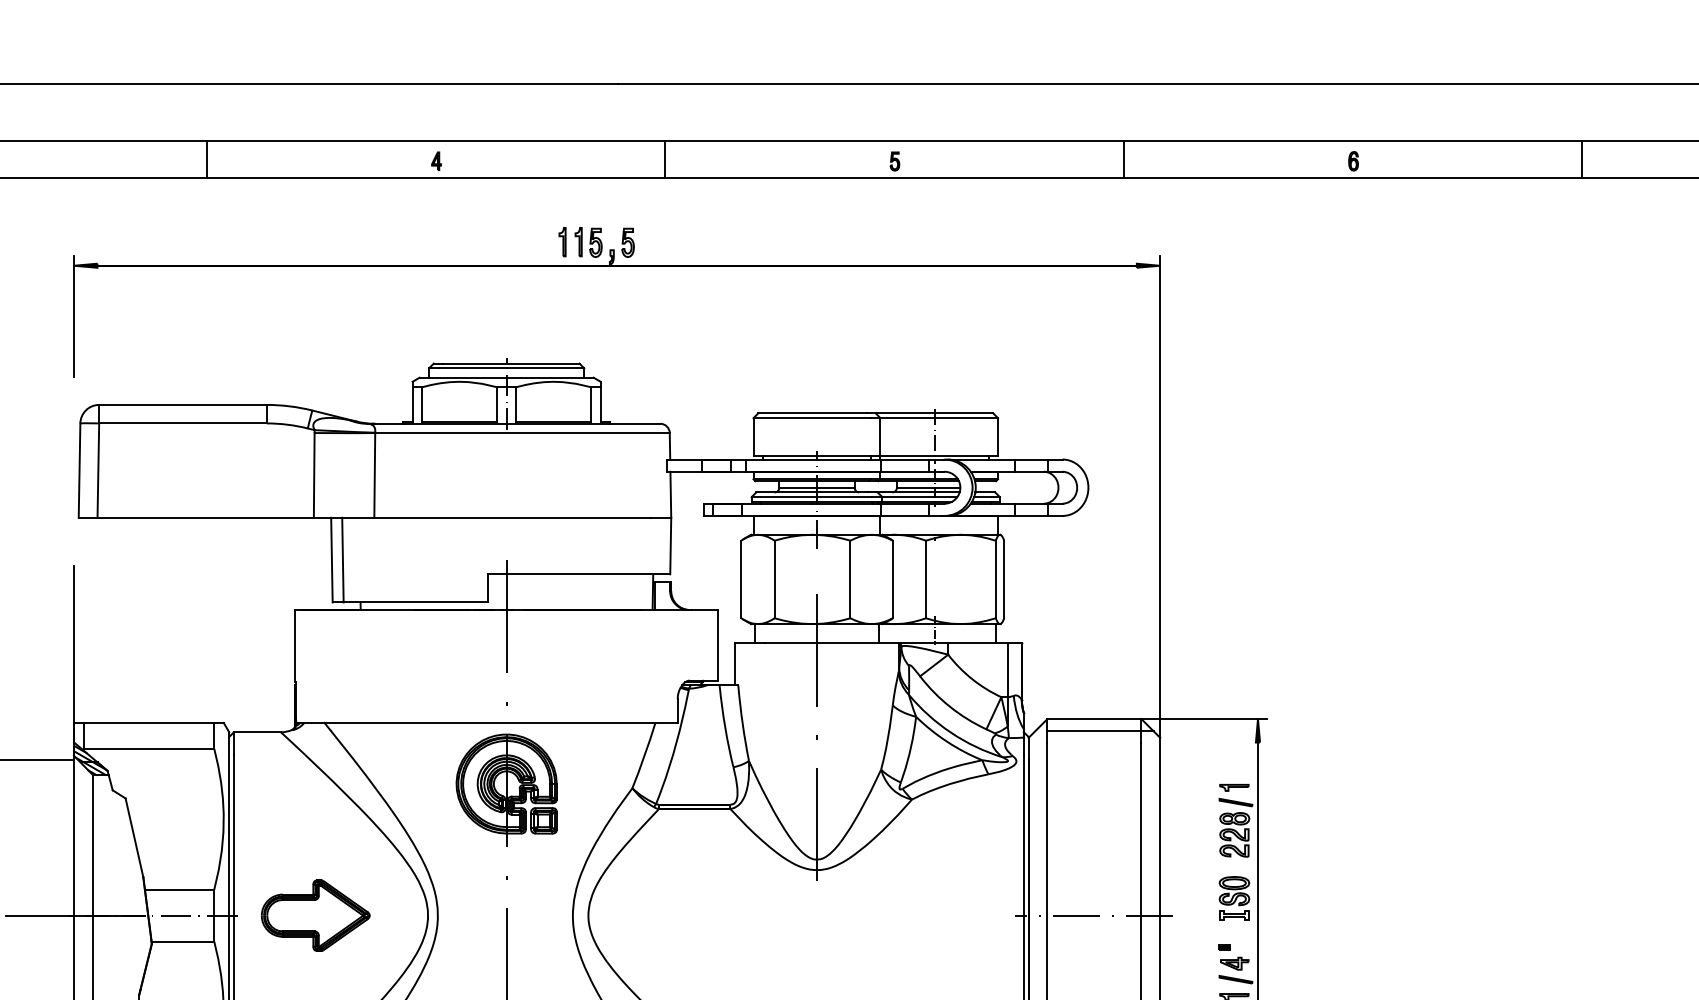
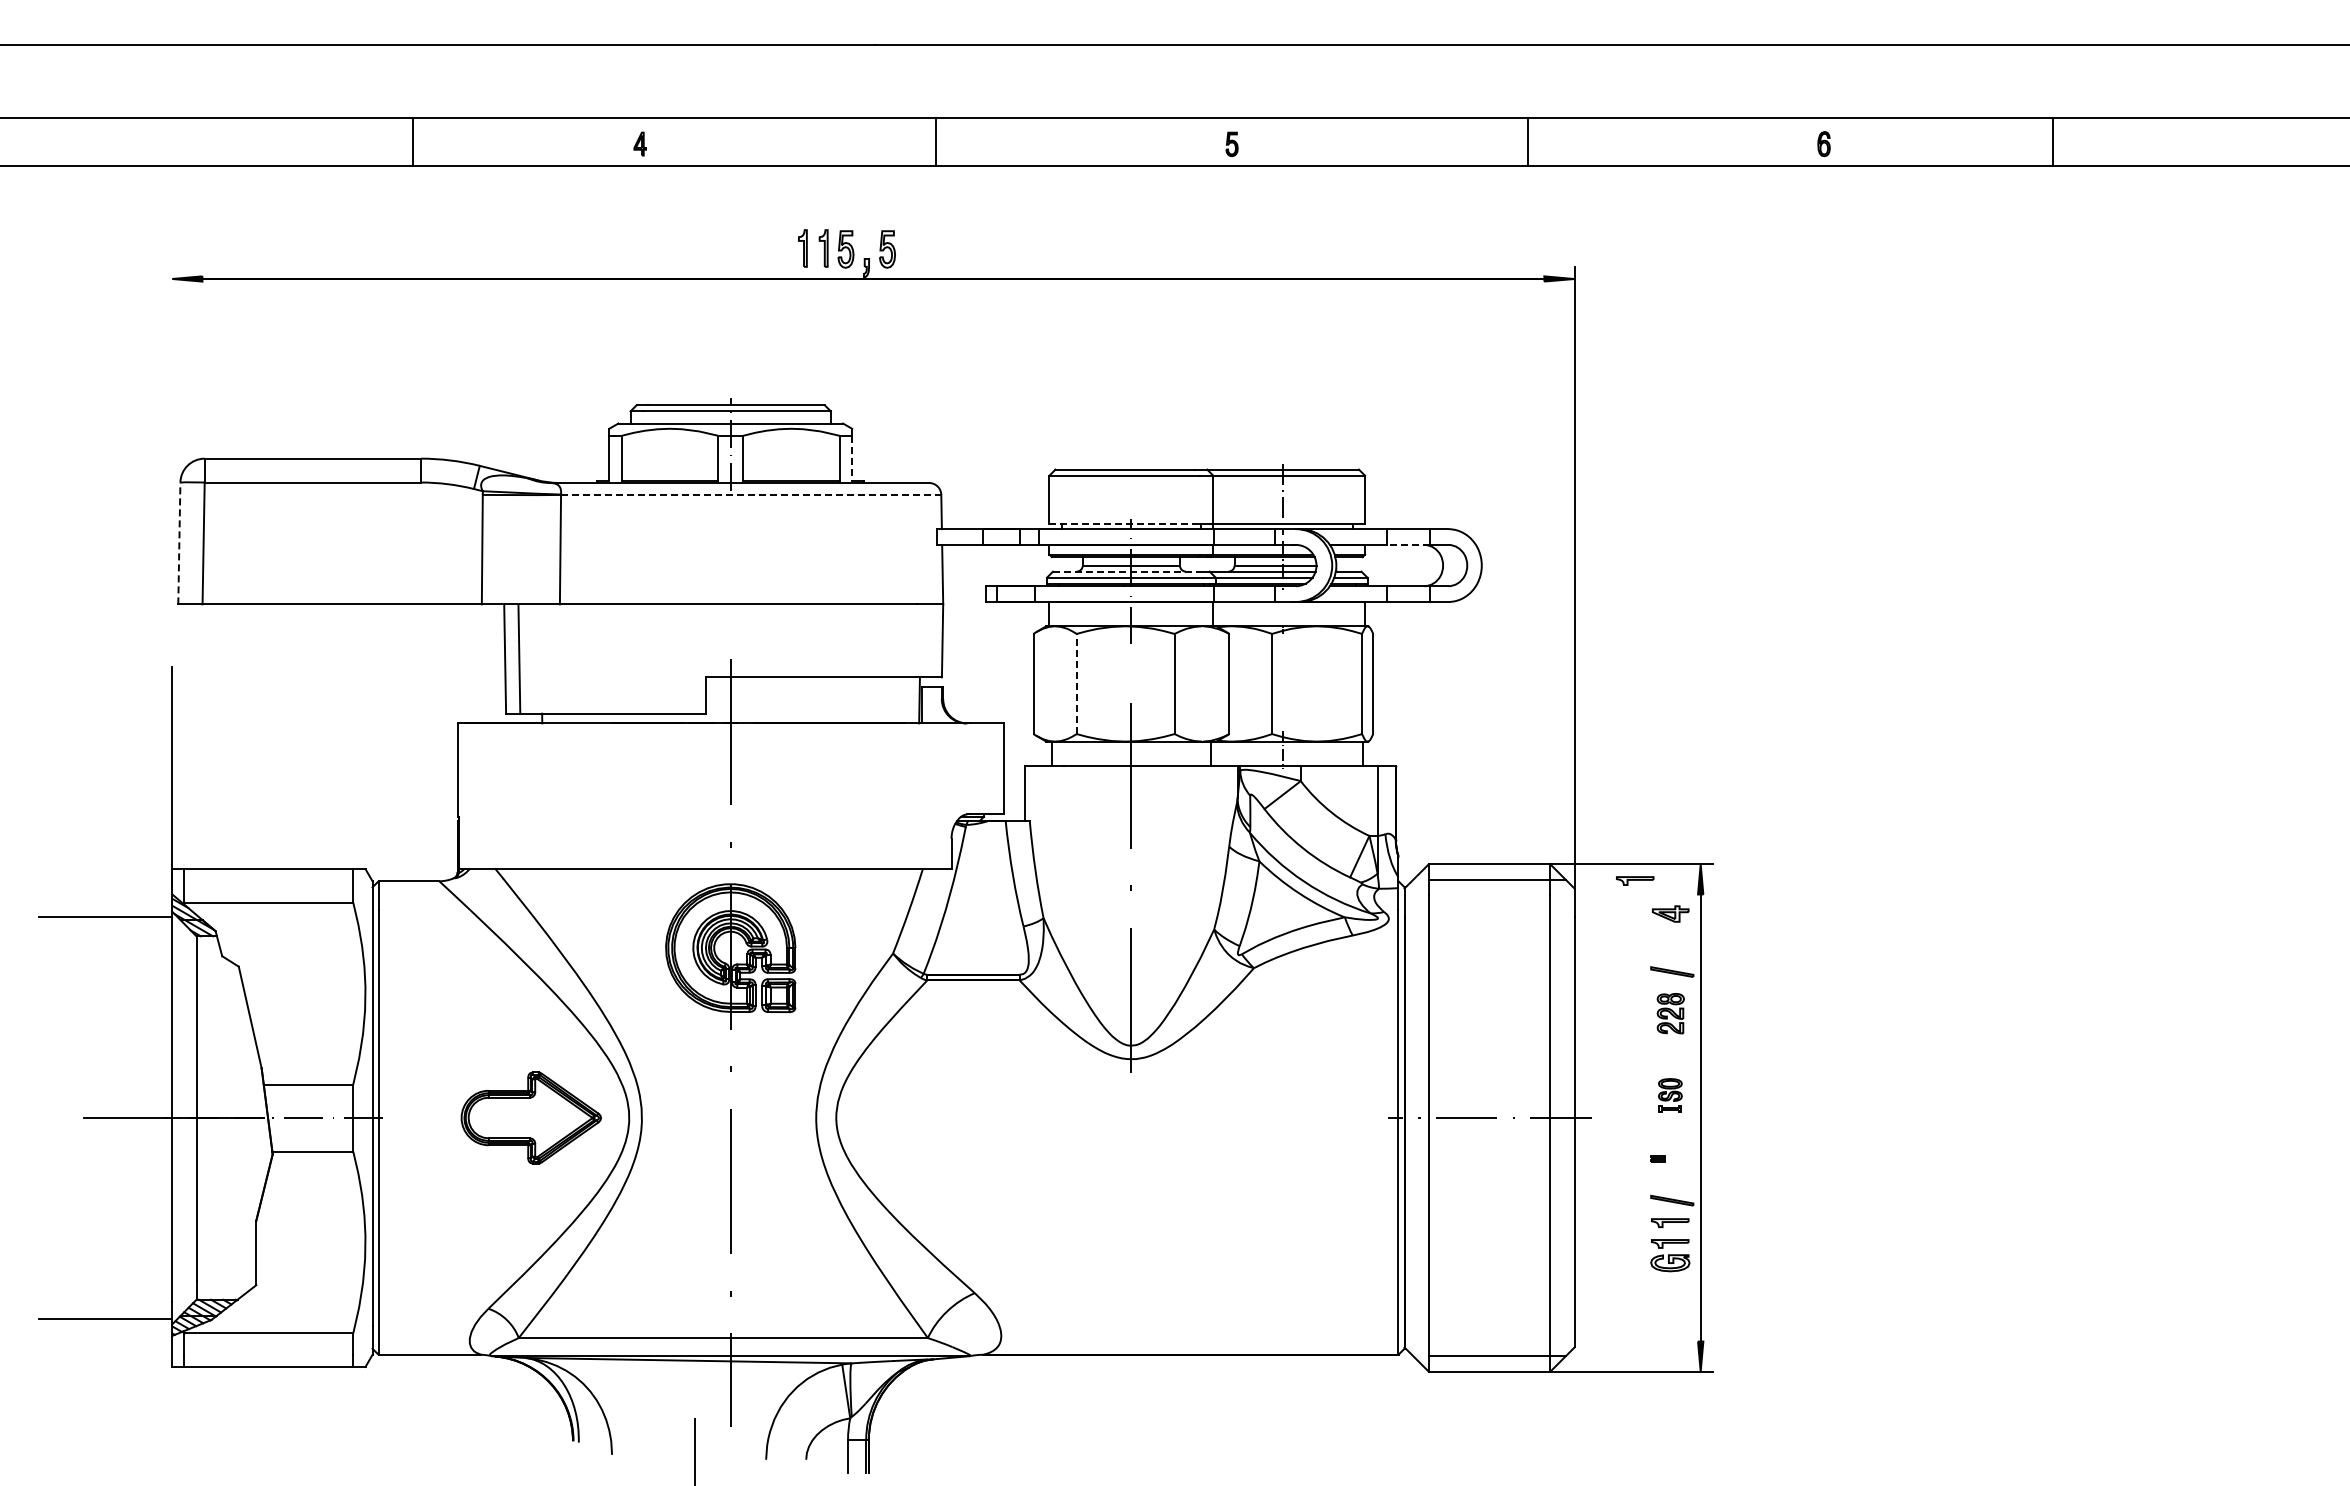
line: (206, 159) -> (412, 141), moved
line: (1582, 159) -> (2052, 141), moved
line: (74, 316) -> (172, 344), removed
line: (600, 404) -> (852, 458), solid -> dashed
line: (522, 432) -> (751, 494), solid -> dashed
line: (811, 455) -> (1124, 524), solid -> dashed
line: (79, 470) -> (179, 543), solid -> dashed
line: (1030, 471) -> (1407, 544), solid -> dashed
line: (812, 492) -> (1125, 571), solid -> dashed
line: (774, 579) -> (1076, 683), solid -> dashed
part: (1234, 787) -> (1635, 880), moved
part: (1234, 834) -> (1670, 1013), size x0.7
part: (1234, 898) -> (1670, 1095), size x0.6
part: (315, 915) -> (530, 1117), moved
part: (1234, 963) -> (1670, 913), moved

